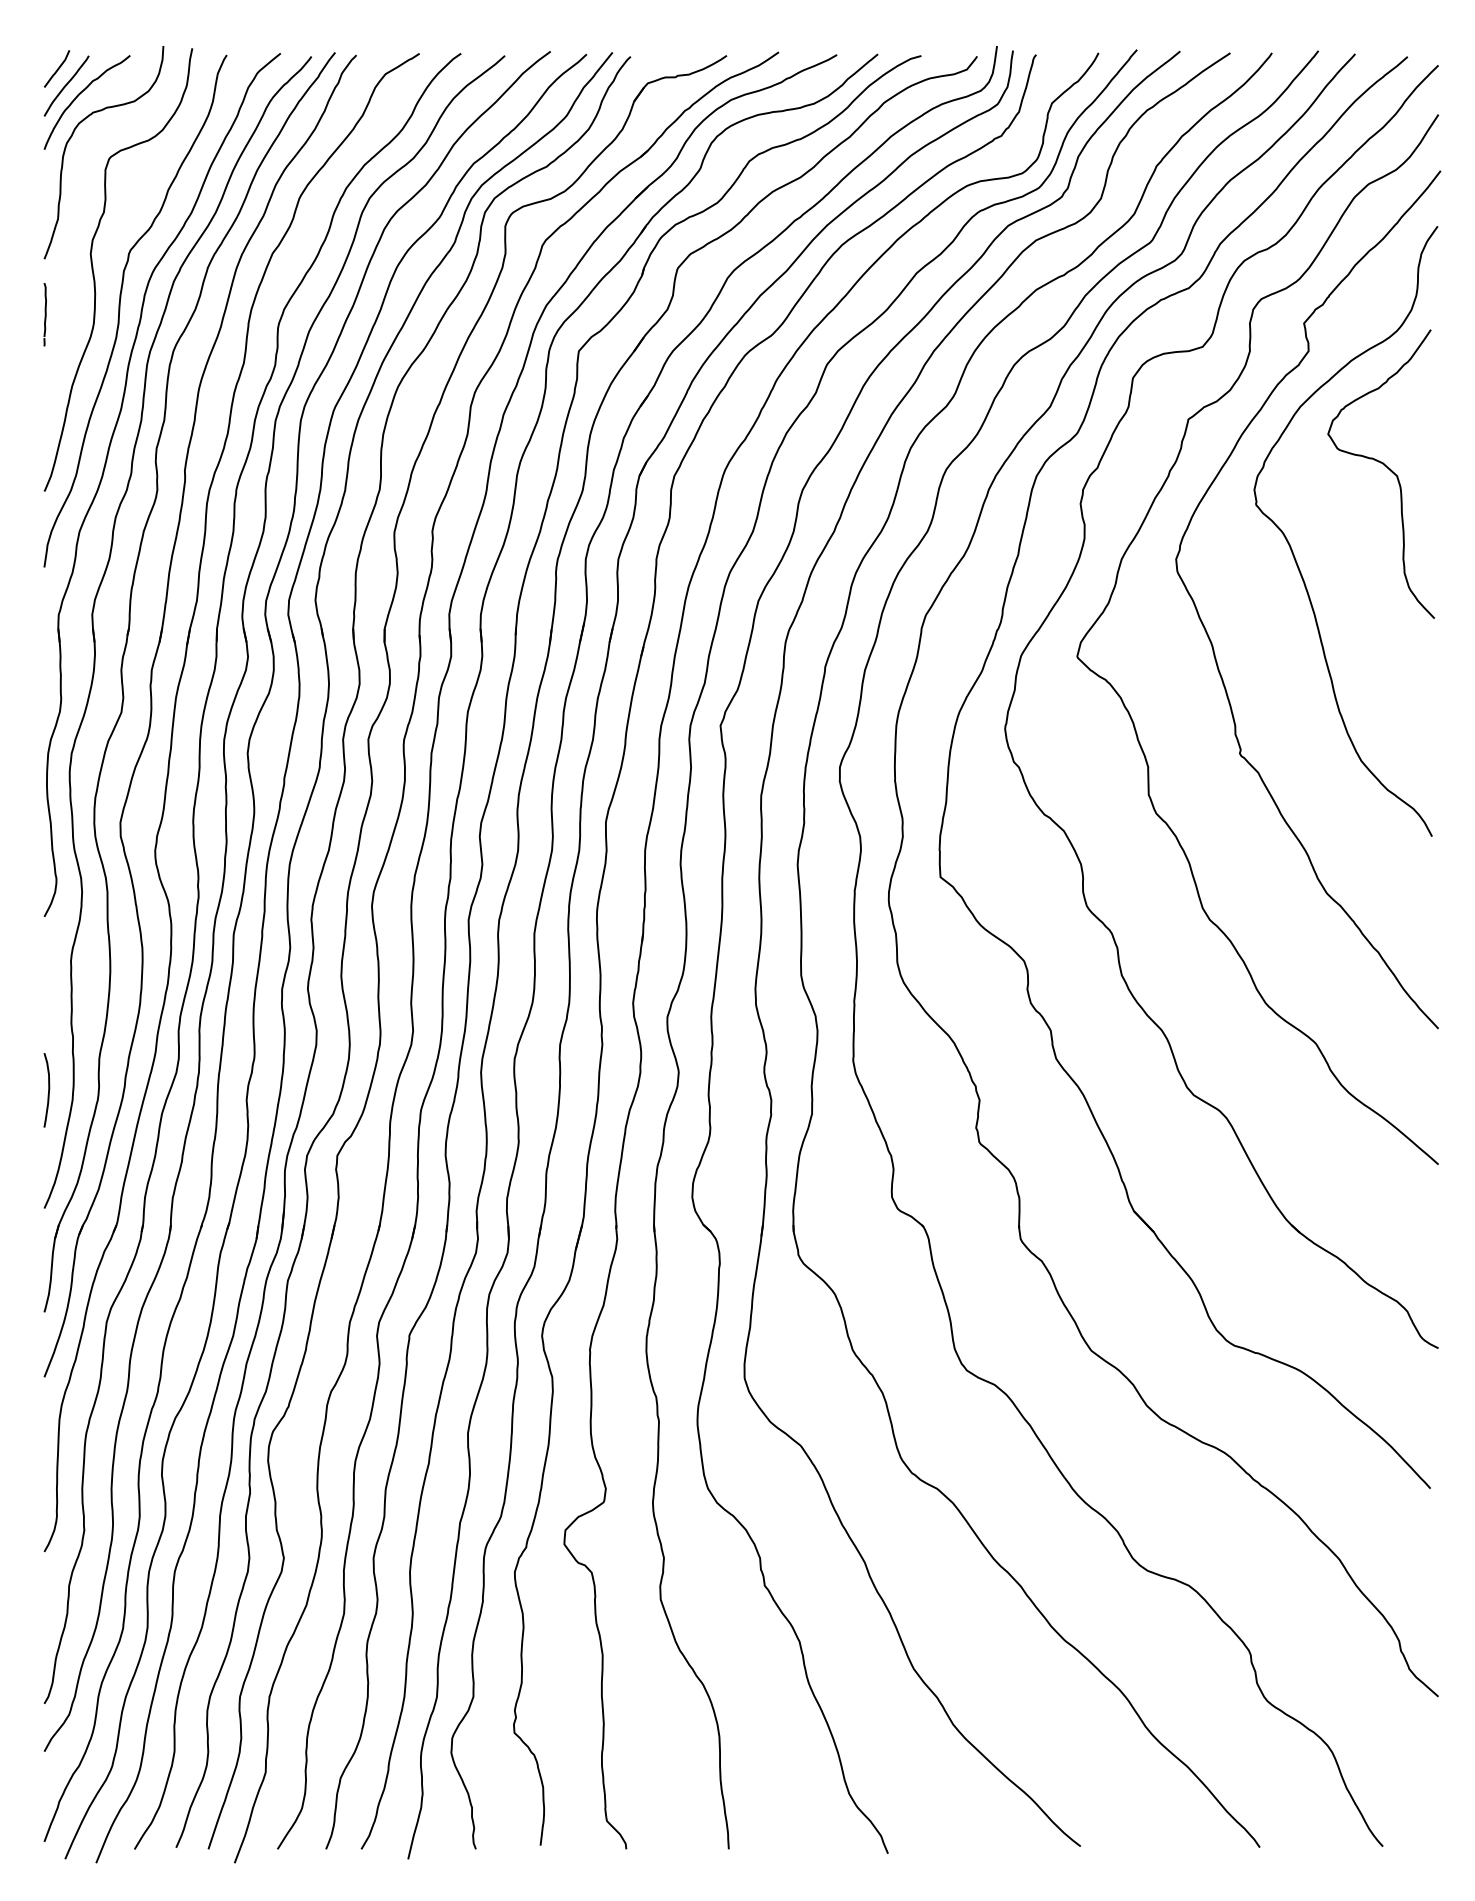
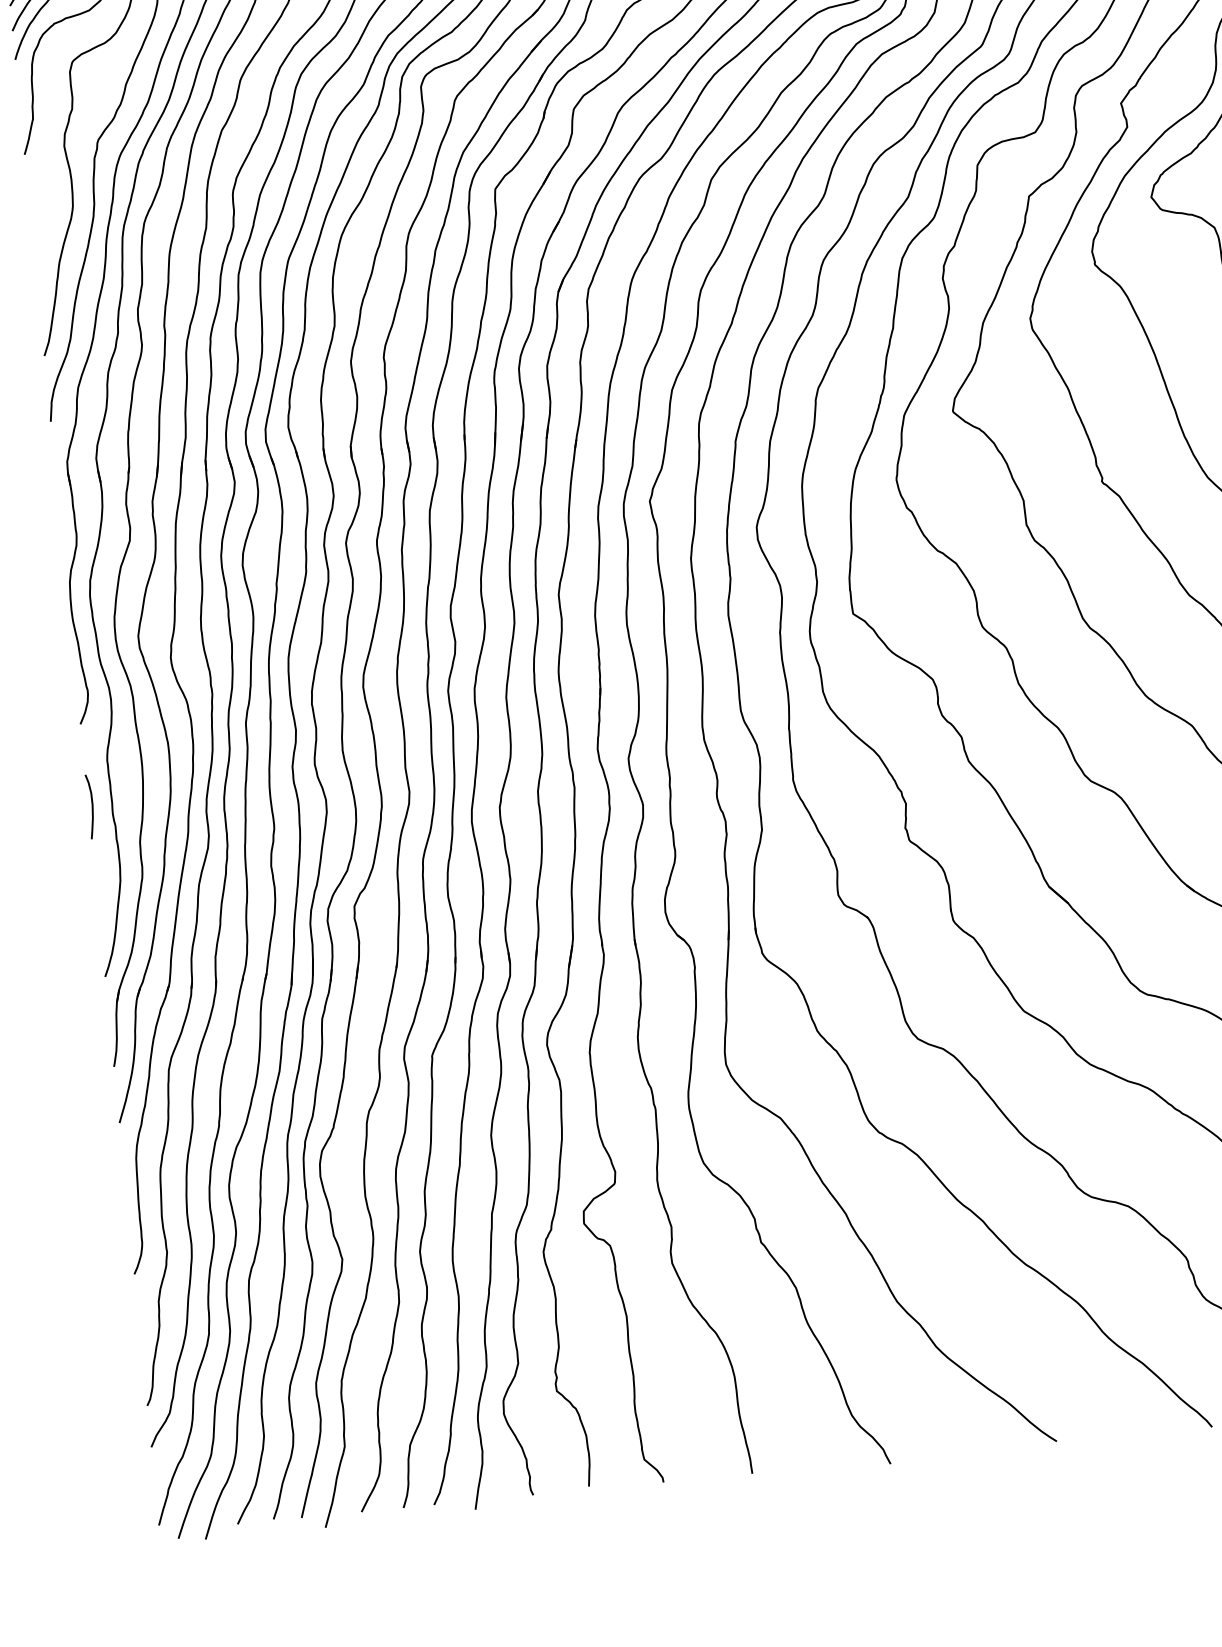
part: (44, 314) -> (29, 202), removed
curve: (48, 1090) -> (92, 806), moved

